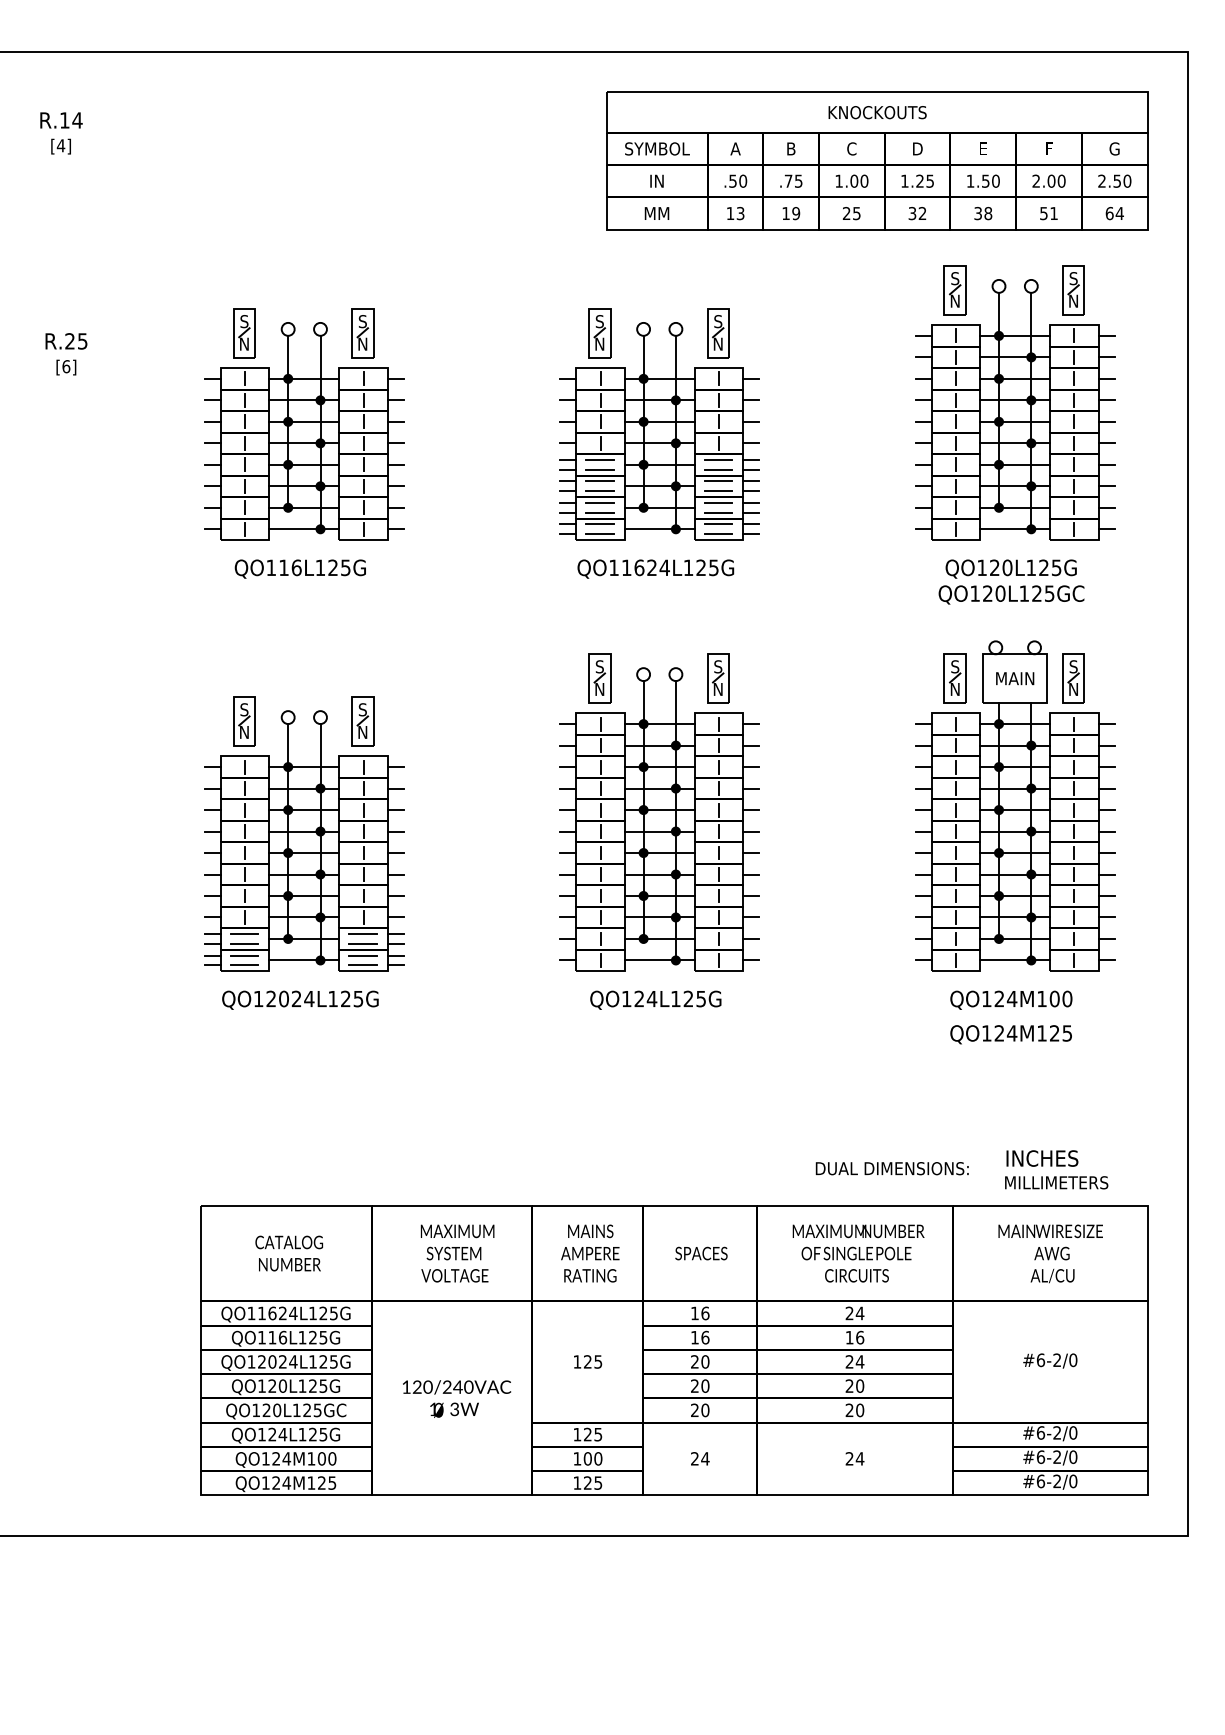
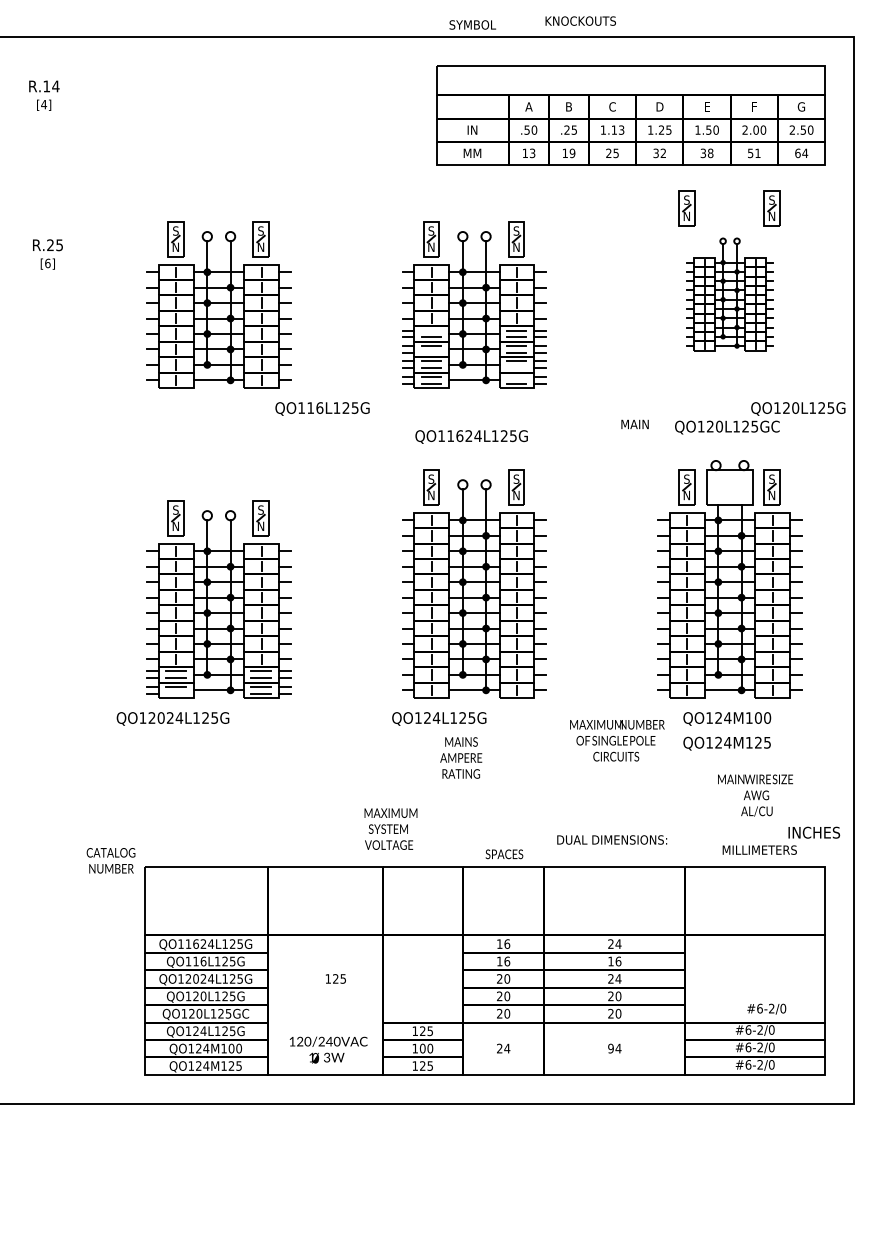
text: (877, 112) -> (580, 21), moved
text: (657, 148) -> (472, 24), moved
text: (788, 180) -> (567, 129), .75 -> .25
text: (859, 180) -> (618, 129), 1.00 -> 1.13
part: (1015, 409) -> (730, 294), size x0.6
line: (599, 459) -> (431, 330), removed
line: (599, 491) -> (431, 353), removed
line: (718, 512) -> (516, 368), removed
line: (718, 524) -> (516, 376), removed
text: (299, 568) -> (321, 408), moved
text: (655, 568) -> (471, 436), moved
text: (1010, 568) -> (797, 408), moved
text: (1015, 678) -> (635, 424), moved
line: (244, 965) -> (175, 693), removed
text: (300, 999) -> (173, 718), moved
text: (655, 999) -> (439, 718), moved
text: (1042, 1158) -> (814, 832), moved
text: (891, 1168) -> (611, 839), moved
text: (289, 1253) -> (111, 860), moved
text: (457, 1253) -> (390, 829), moved
text: (590, 1253) -> (461, 757), moved
text: (701, 1253) -> (504, 854), moved
text: (858, 1253) -> (617, 740), moved
text: (1050, 1253) -> (755, 795), moved
text: (1050, 1360) -> (766, 1008), moved
text: (588, 1361) -> (336, 978), moved
text: (457, 1398) -> (329, 1049), moved
text: (849, 1458) -> (610, 1048), 24 -> 94

